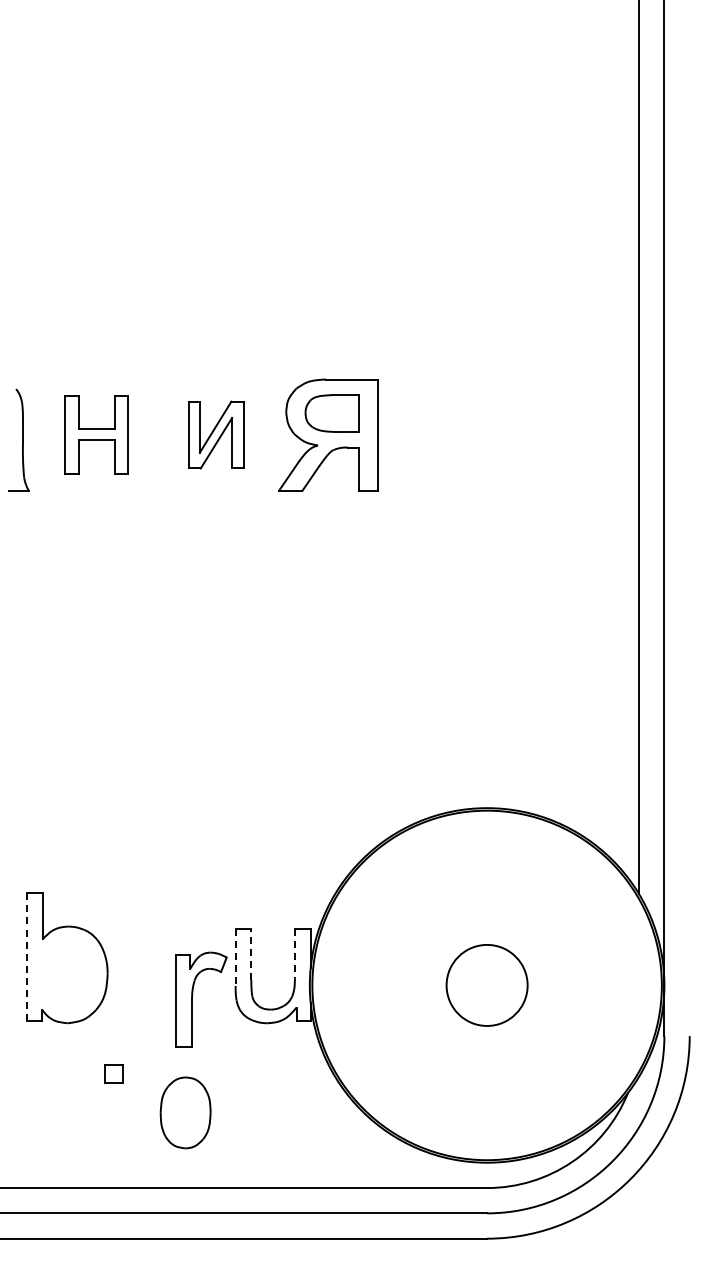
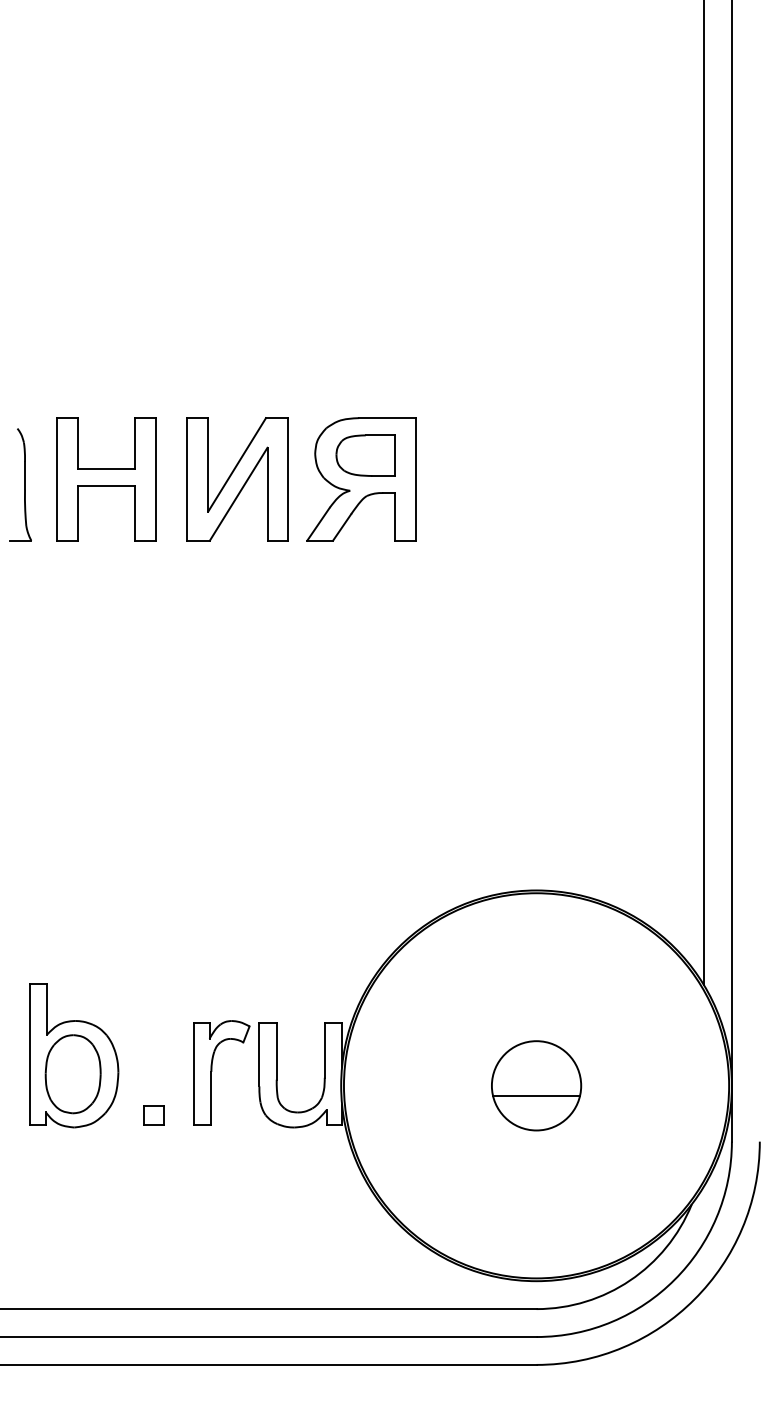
part: (215, 434) -> (237, 478), size x1.67
part: (96, 435) -> (106, 479), size x1.43
line: (294, 953) -> (324, 1050), dashed -> solid
line: (251, 954) -> (276, 1051), dashed -> solid
line: (27, 957) -> (30, 1055), dashed -> solid
line: (235, 957) -> (259, 1055), dashed -> solid
line: (486, 994) -> (535, 1095), added
part: (192, 999) -> (211, 1072), moved
part: (113, 1073) -> (153, 1114), moved
part: (185, 1112) -> (73, 1073), moved

